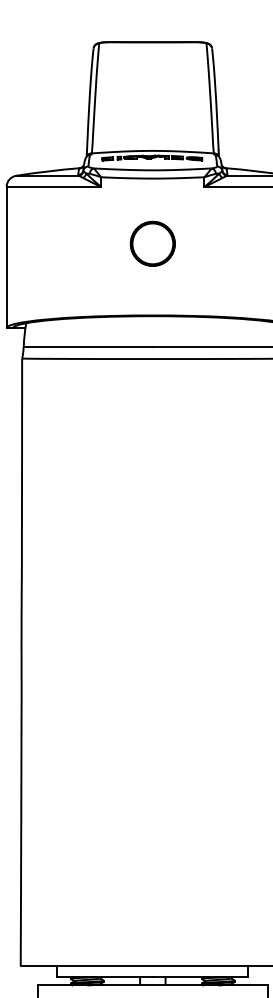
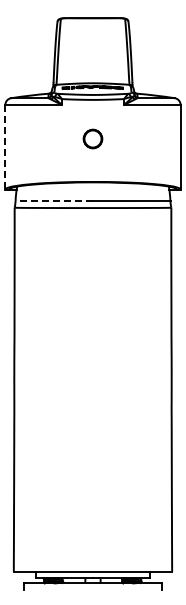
part: (152, 242) -> (92, 138), size x0.7
line: (6, 258) -> (5, 147), solid -> dashed
line: (88, 348) -> (54, 201), solid -> dashed

